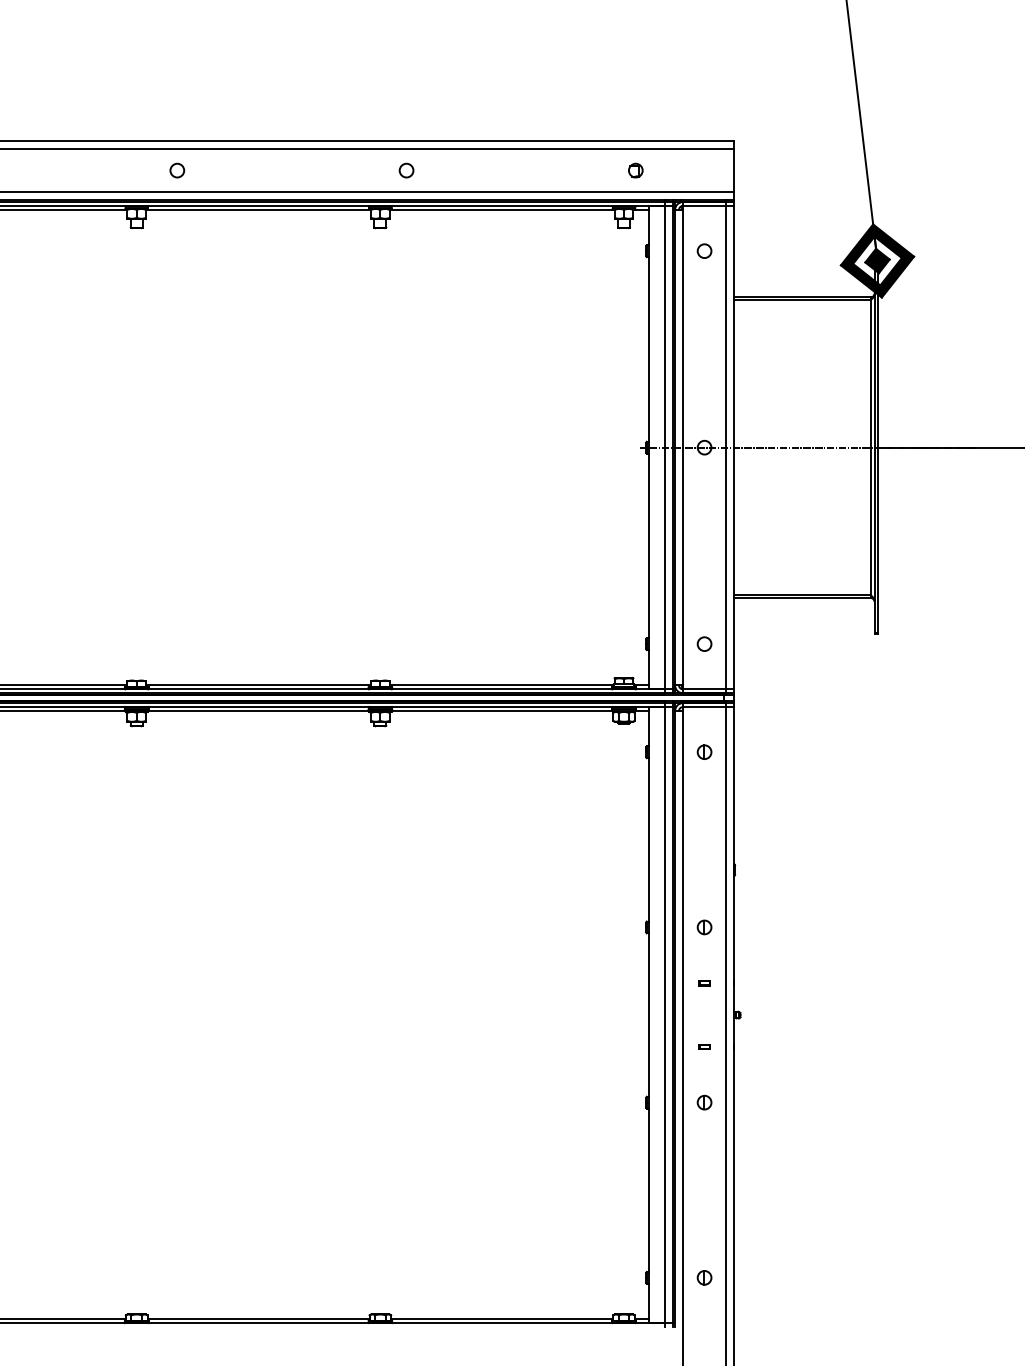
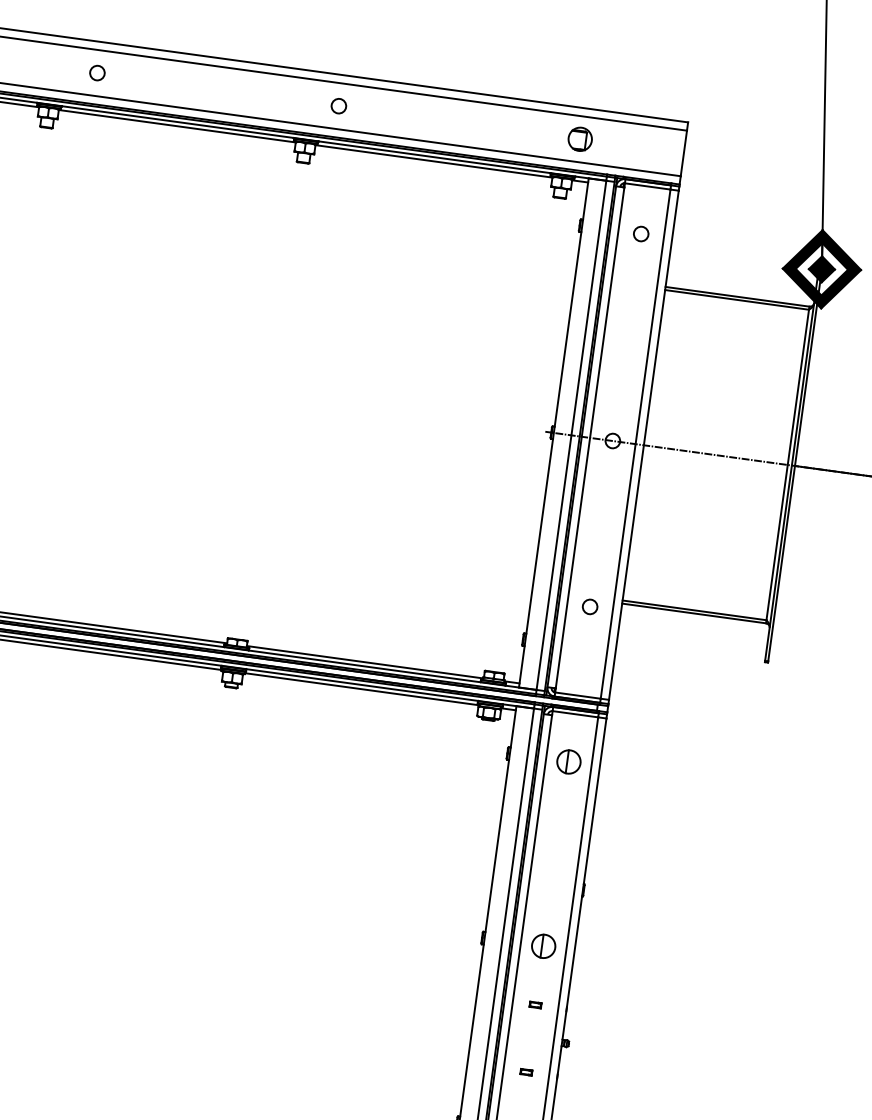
part: (635, 170) -> (580, 139), size x1.6
circle: (704, 643) -> (590, 606), moved
part: (704, 751) -> (568, 761), size x1.6
part: (704, 927) -> (543, 946), size x1.6

